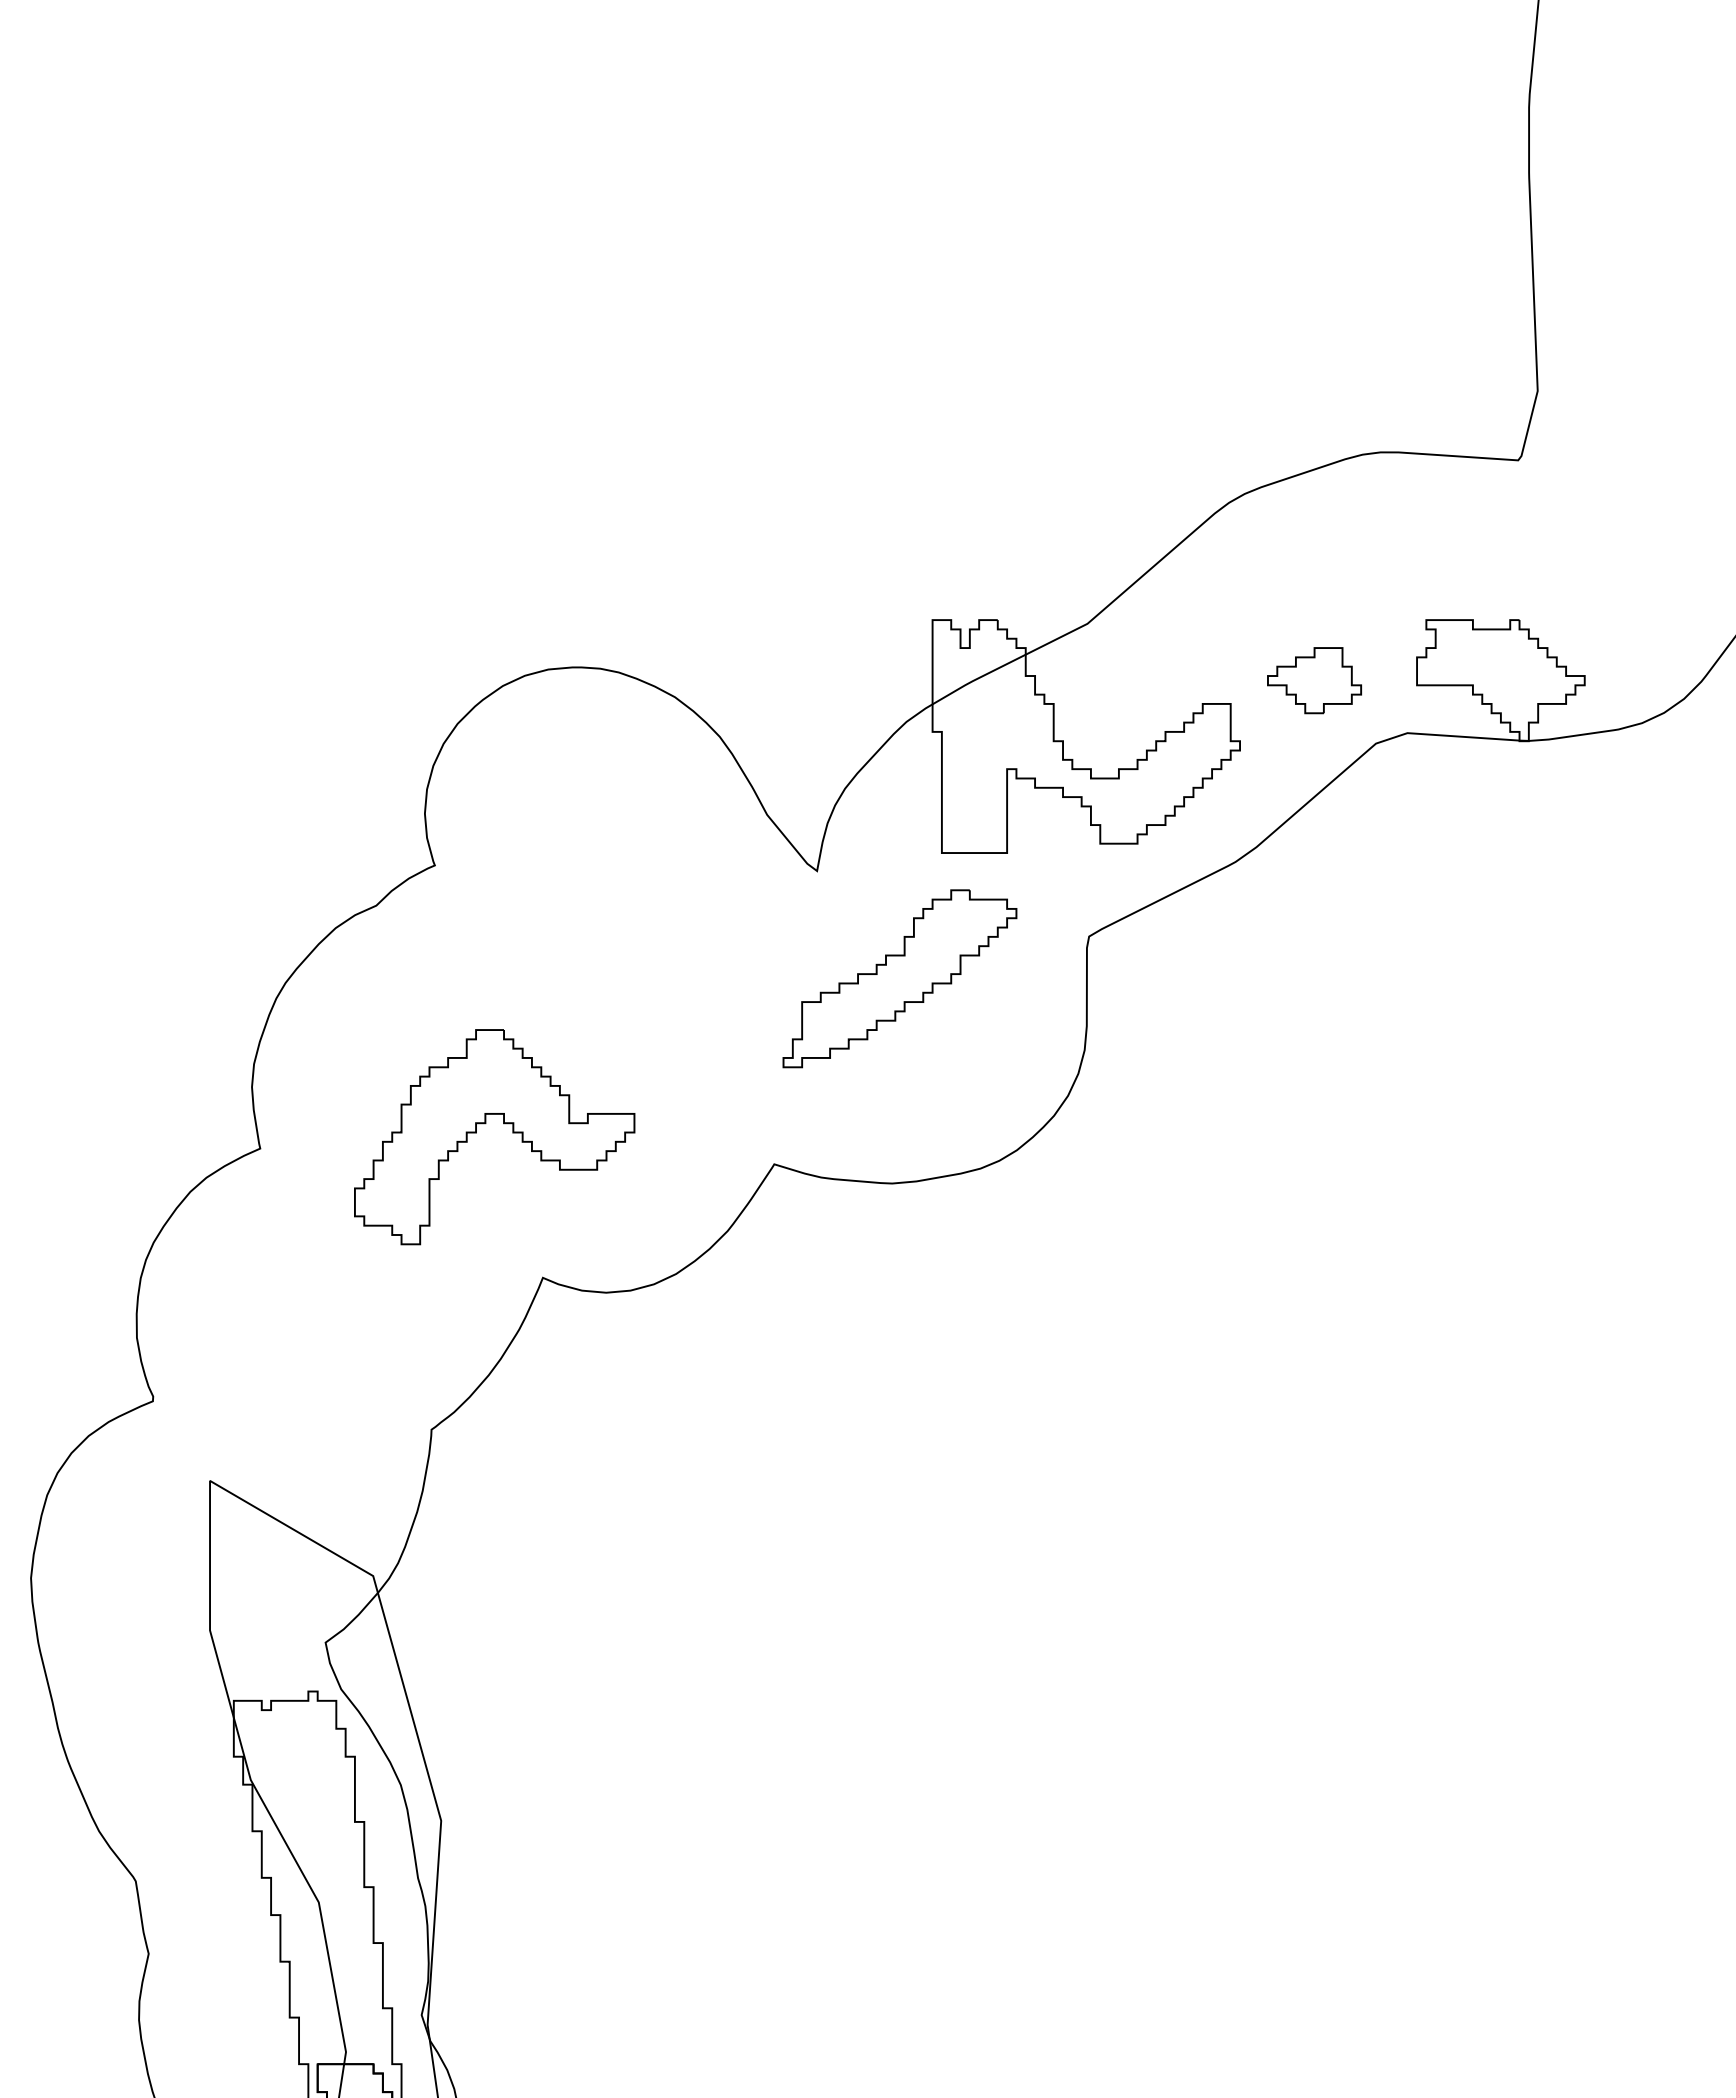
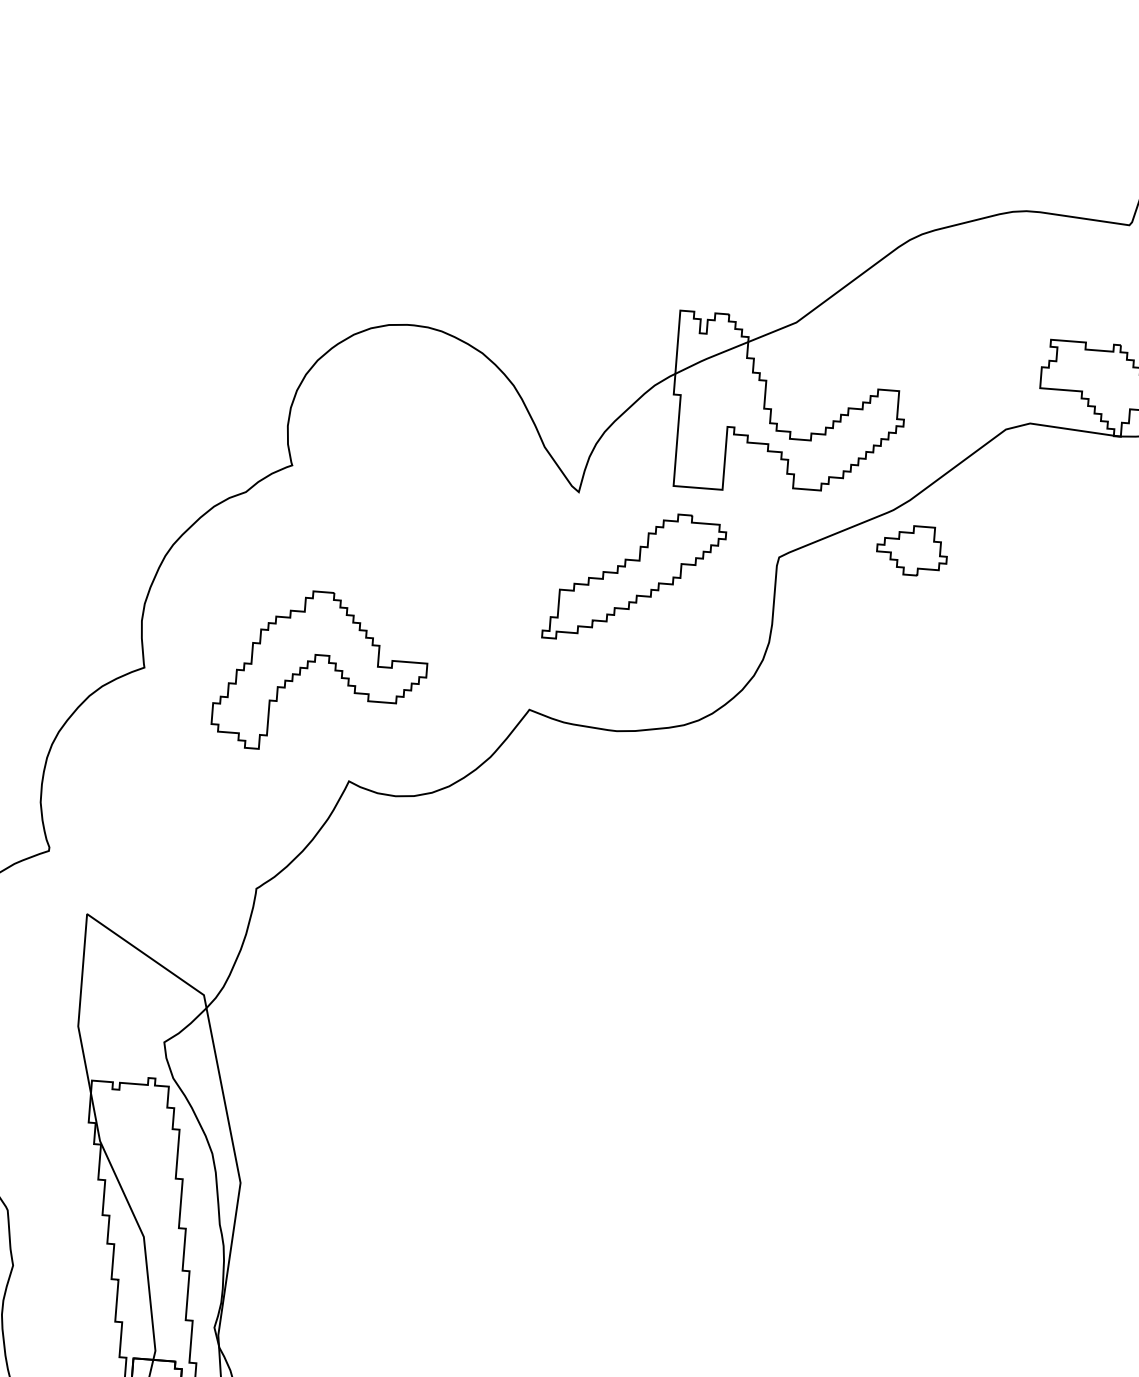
part: (1314, 680) -> (912, 550), moved

